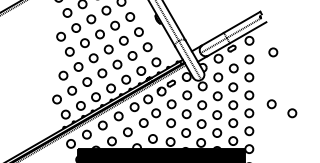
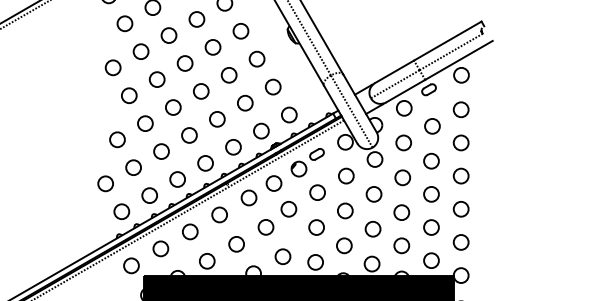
circle: (273, 52) -> (505, 96), removed
circle: (271, 104) -> (502, 193), removed
circle: (292, 113) -> (541, 209), removed

